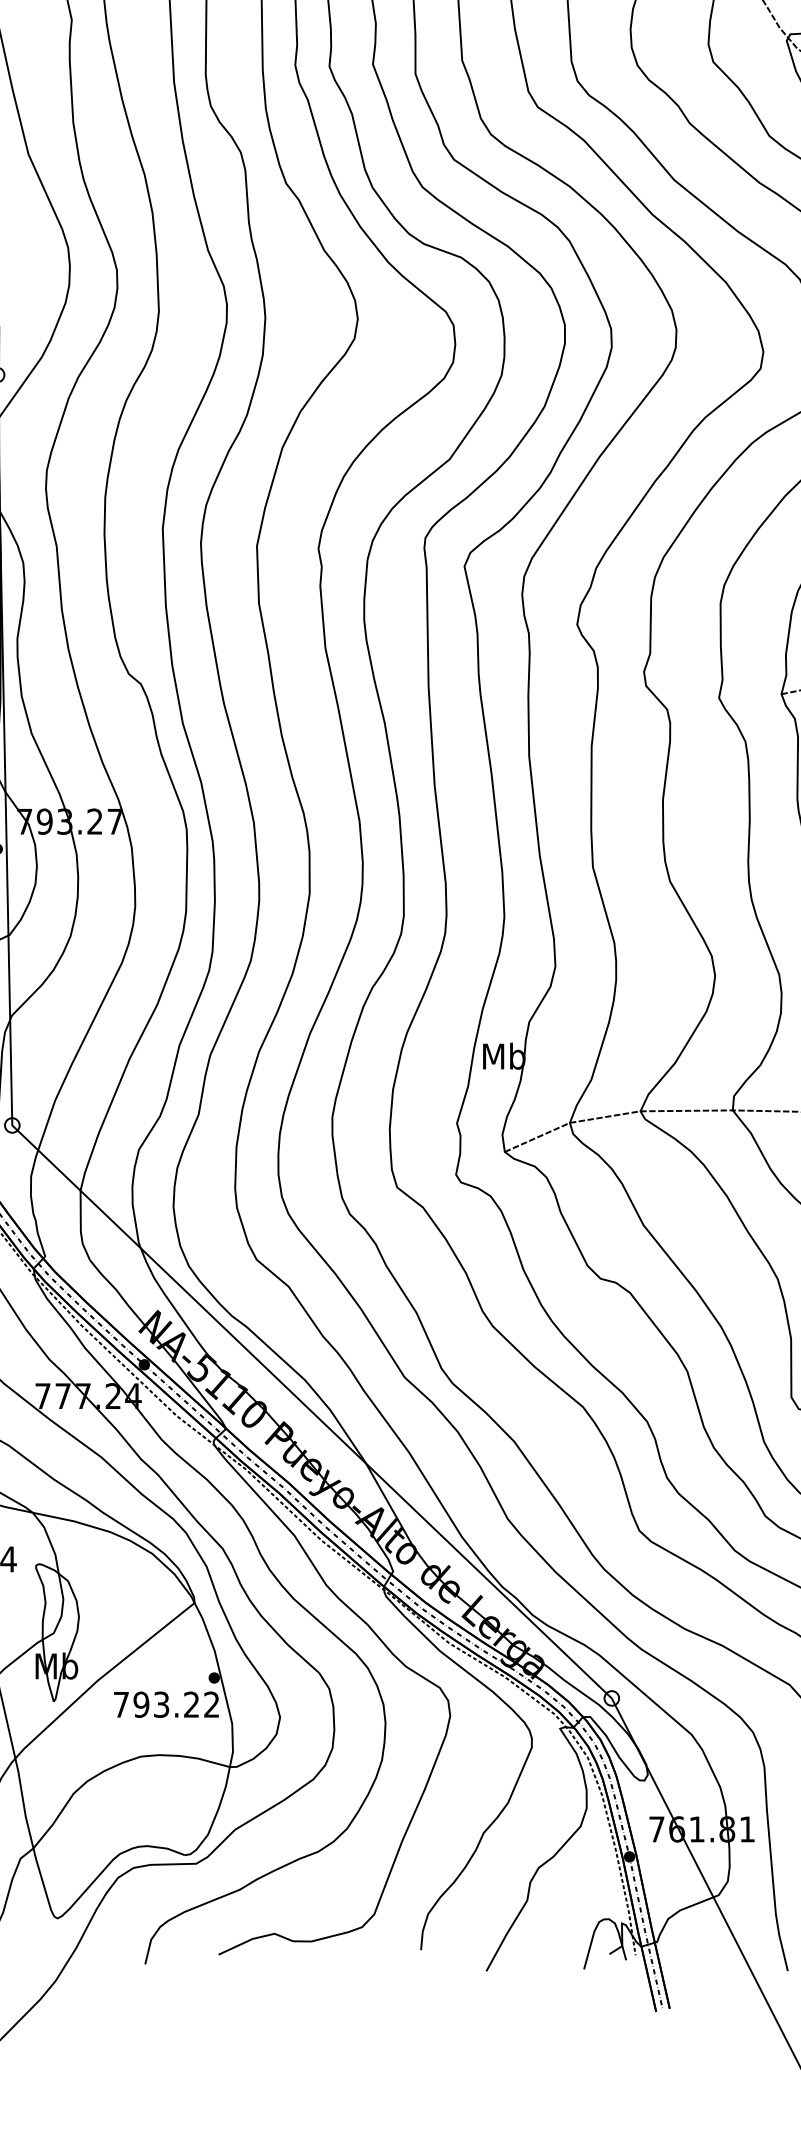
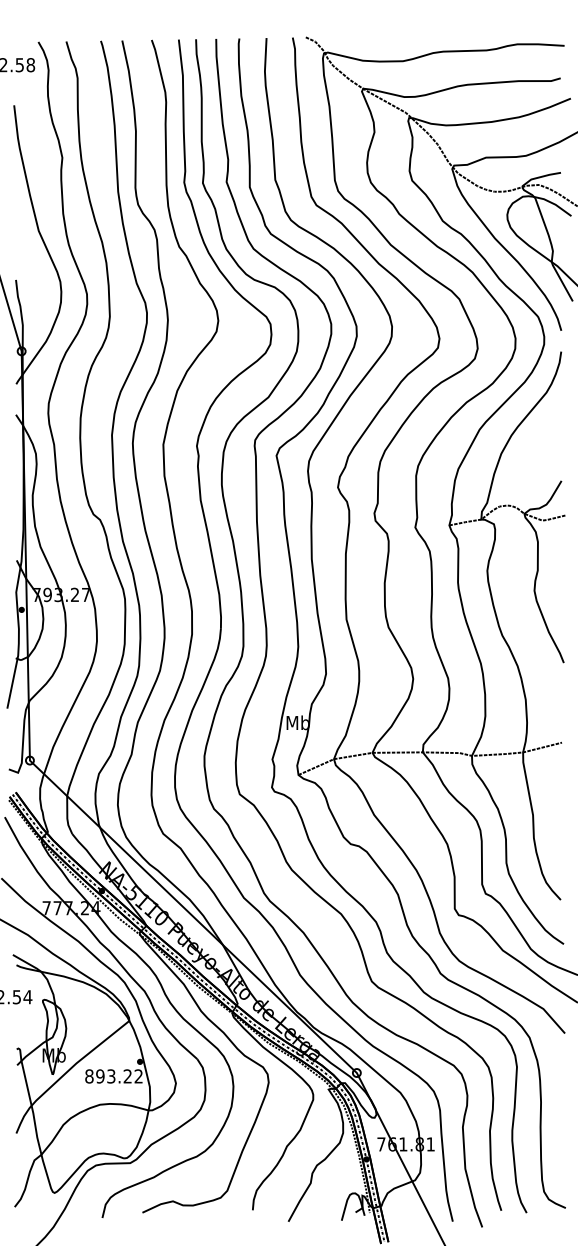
text: (121, 1704) -> (89, 1076), 793.22 -> 893.22

